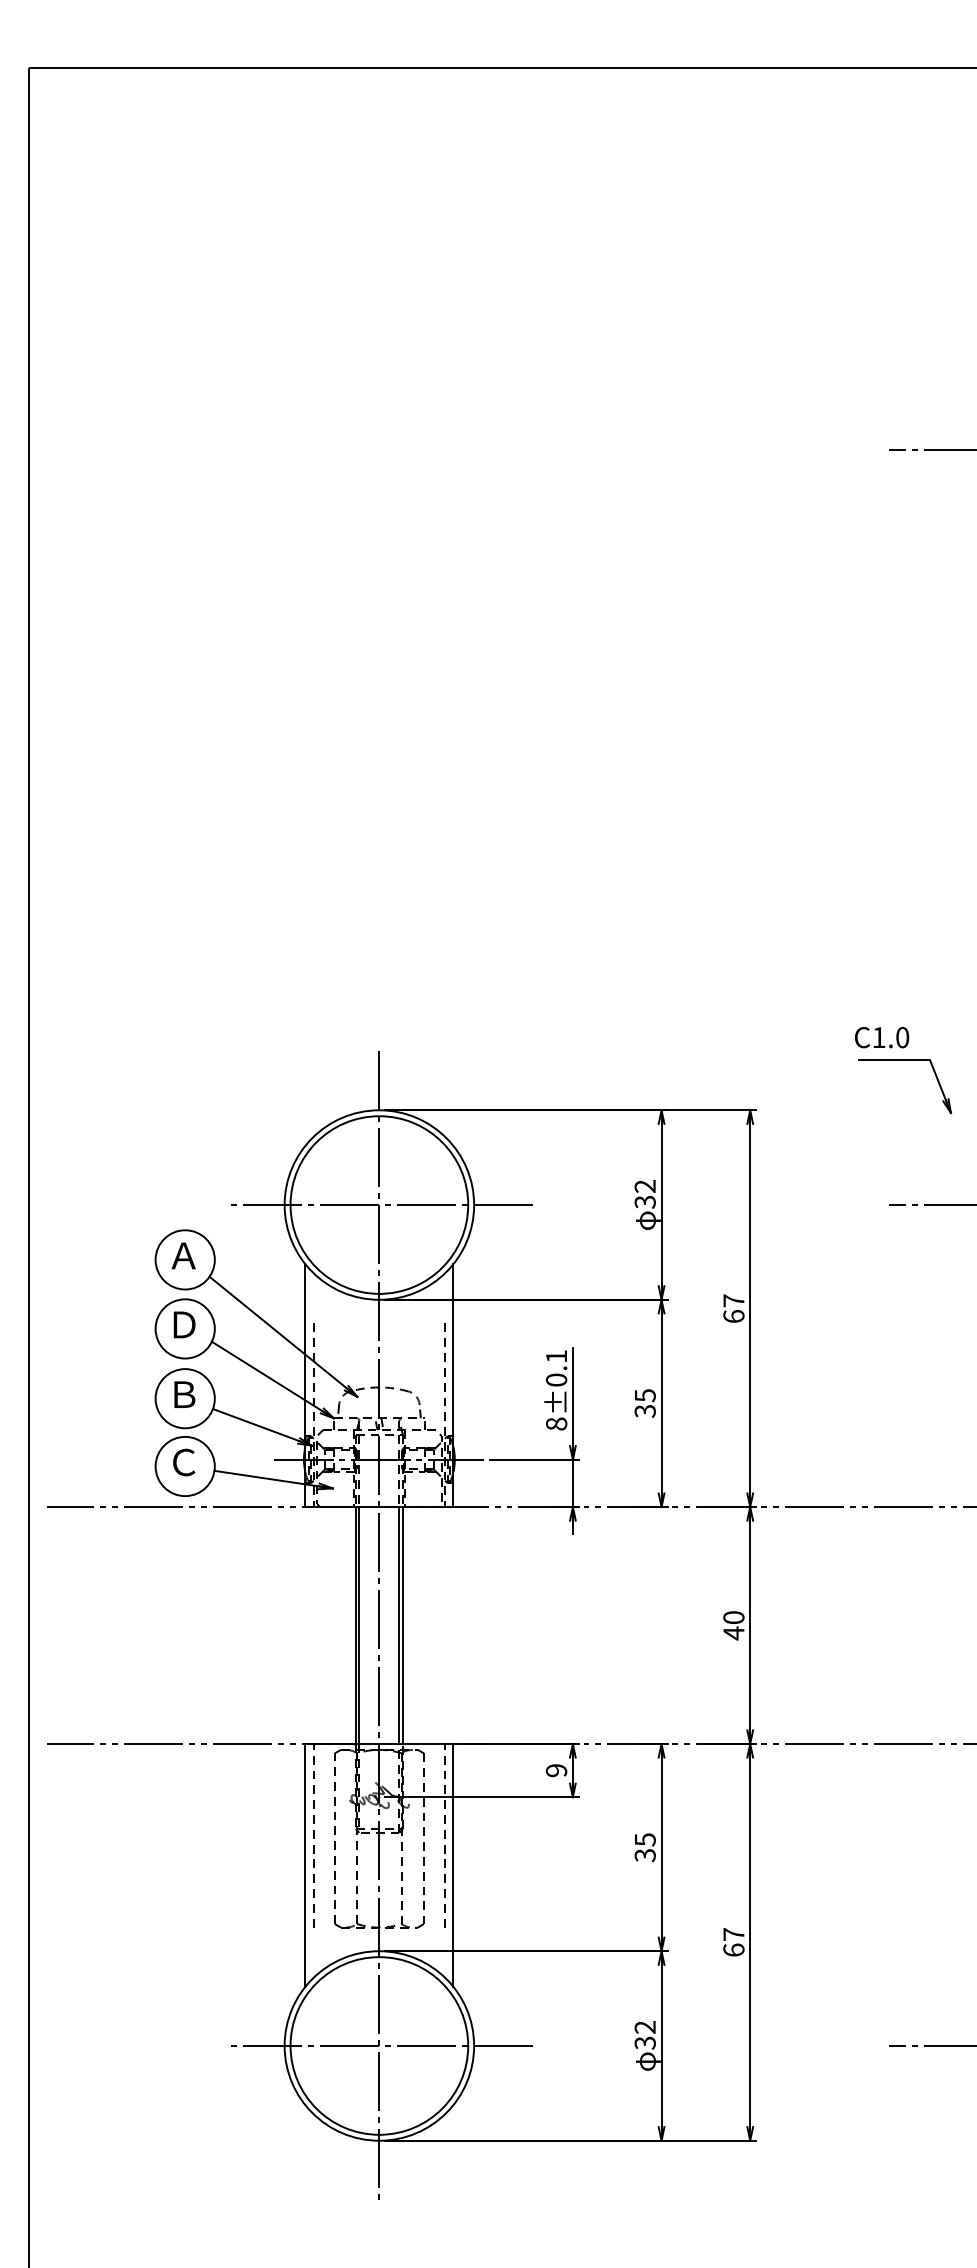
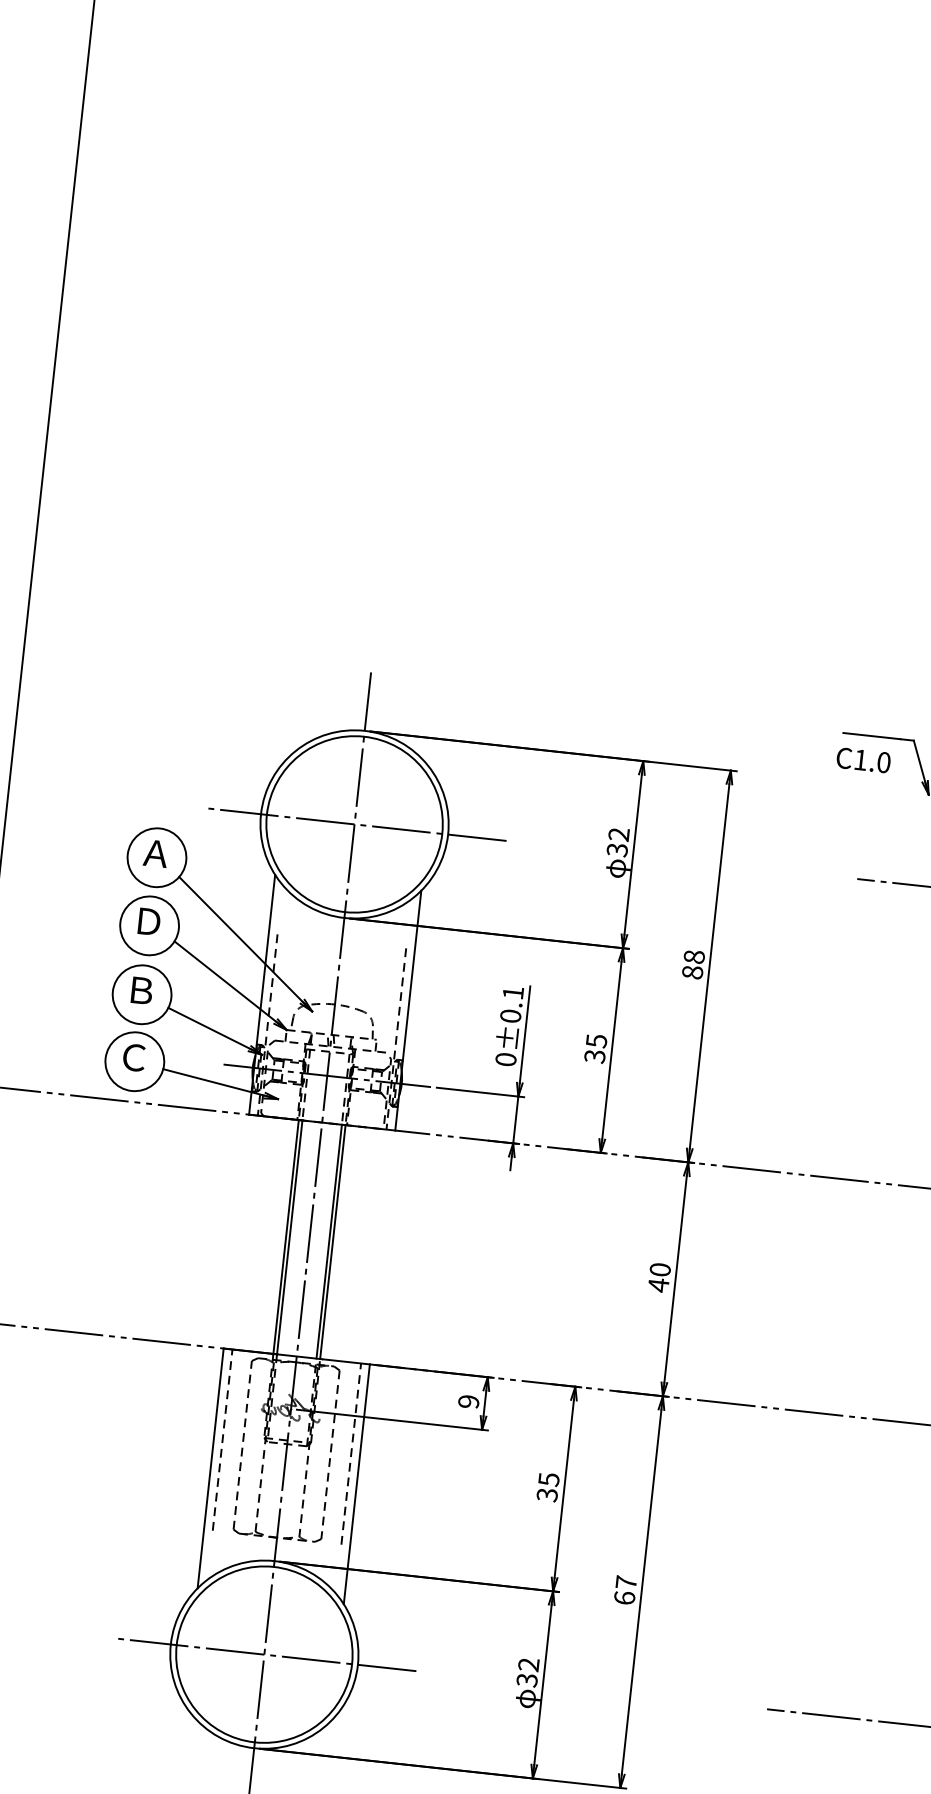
text: (882, 1037) -> (864, 760), moved
text: (733, 1308) -> (693, 964), 67 -> 88
text: (556, 1423) -> (506, 1059), 8±0.1 -> 0±0.1

